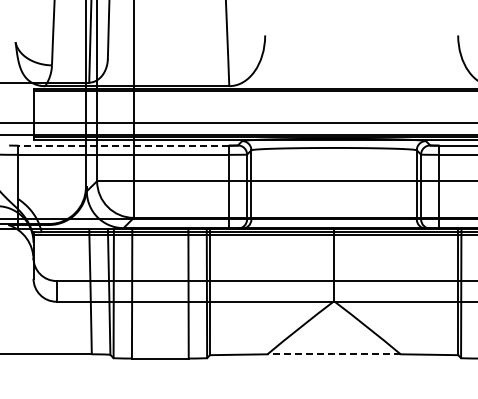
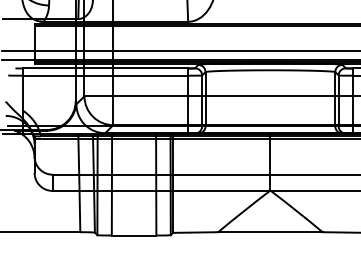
line: (123, 145) -> (105, 68), dashed -> solid
line: (334, 354) -> (270, 232), dashed -> solid

